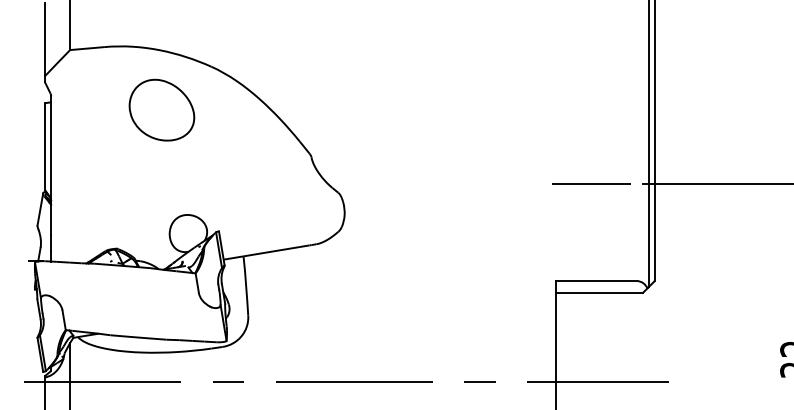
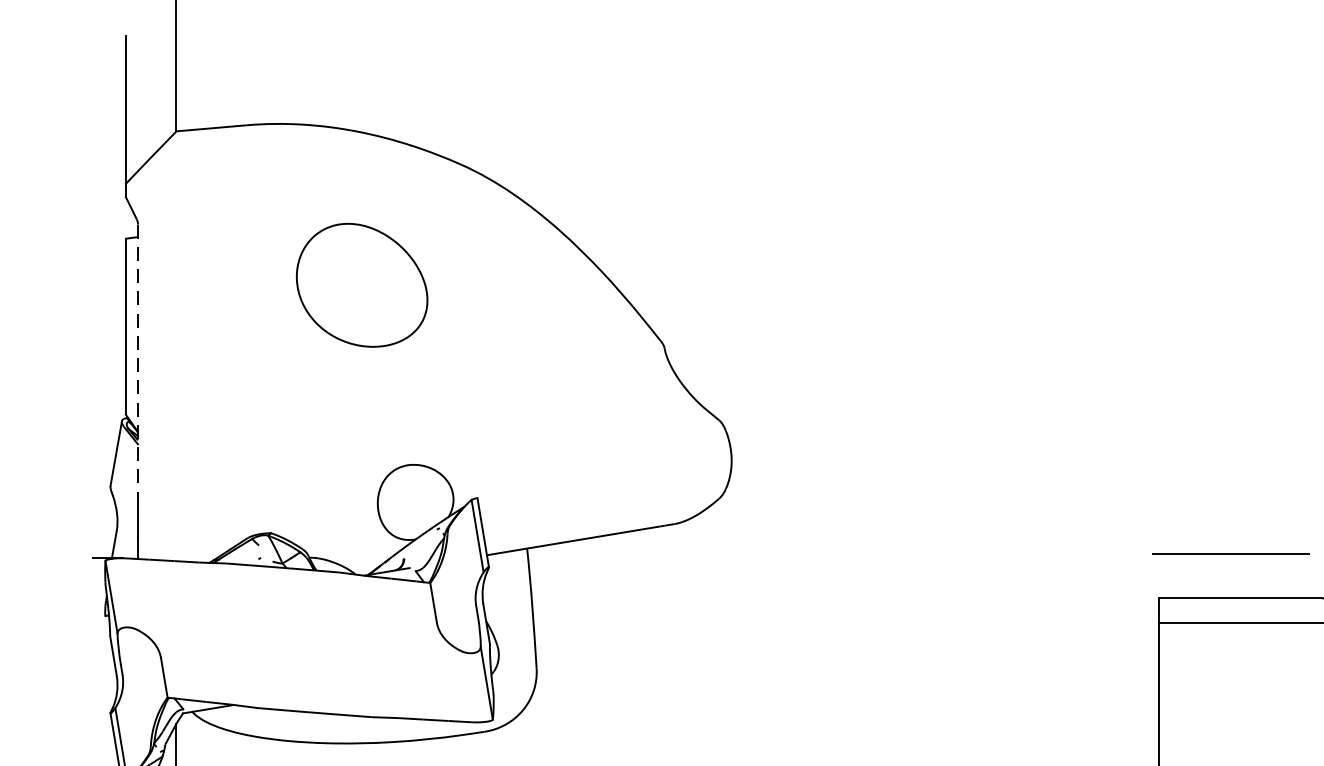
part: (161, 109) -> (361, 283), moved
line: (51, 165) -> (138, 364), solid -> dashed
line: (591, 183) -> (1230, 552), moved

